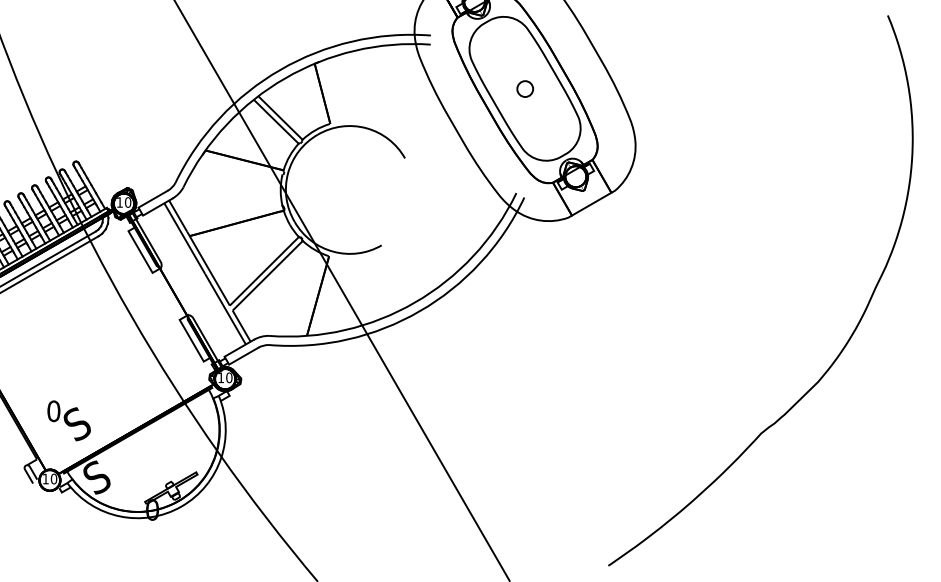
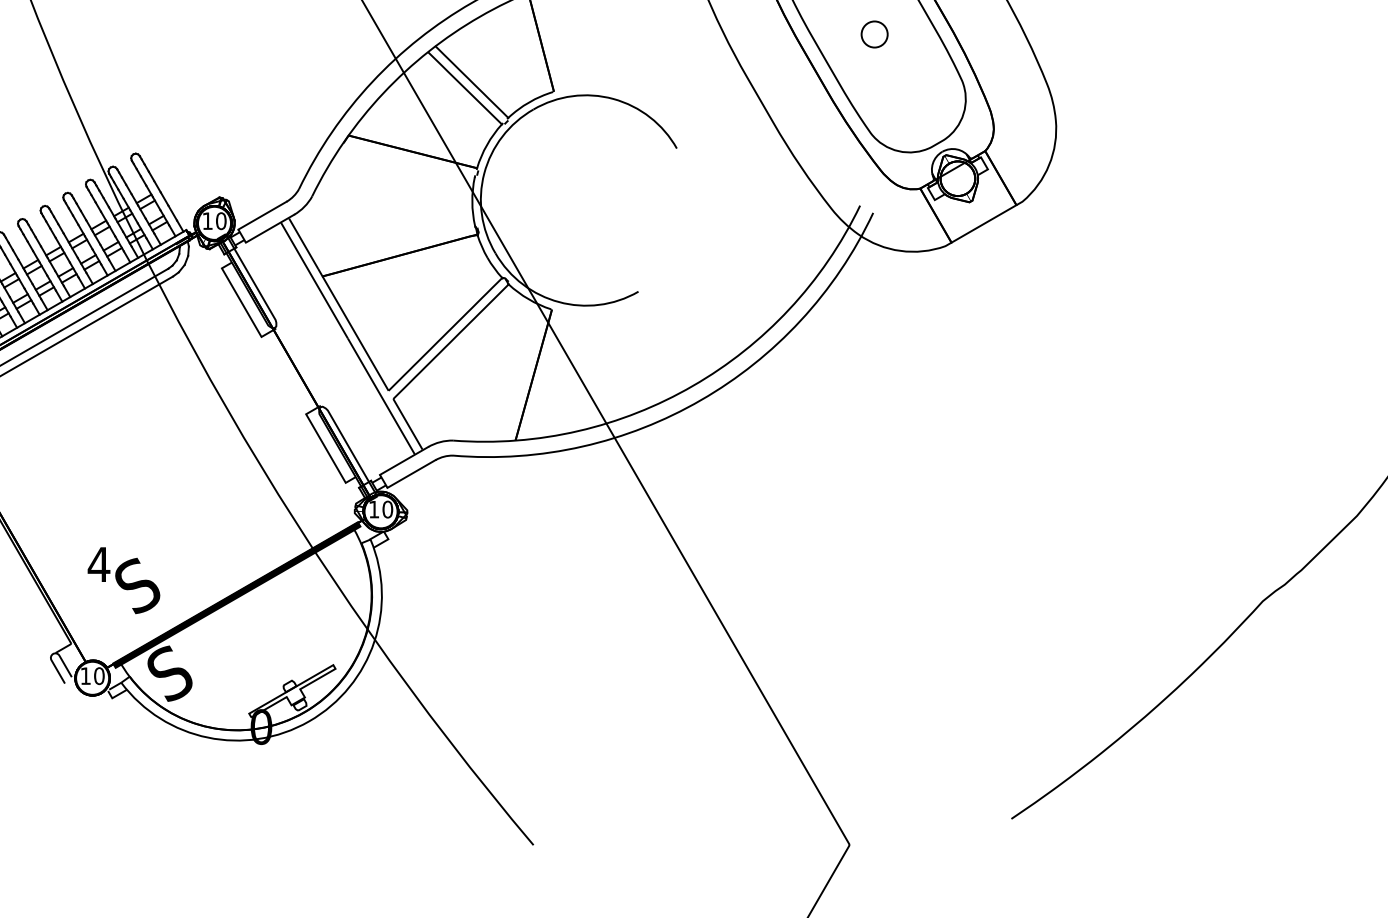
text: (53, 411) -> (98, 564), 0 -> 4

